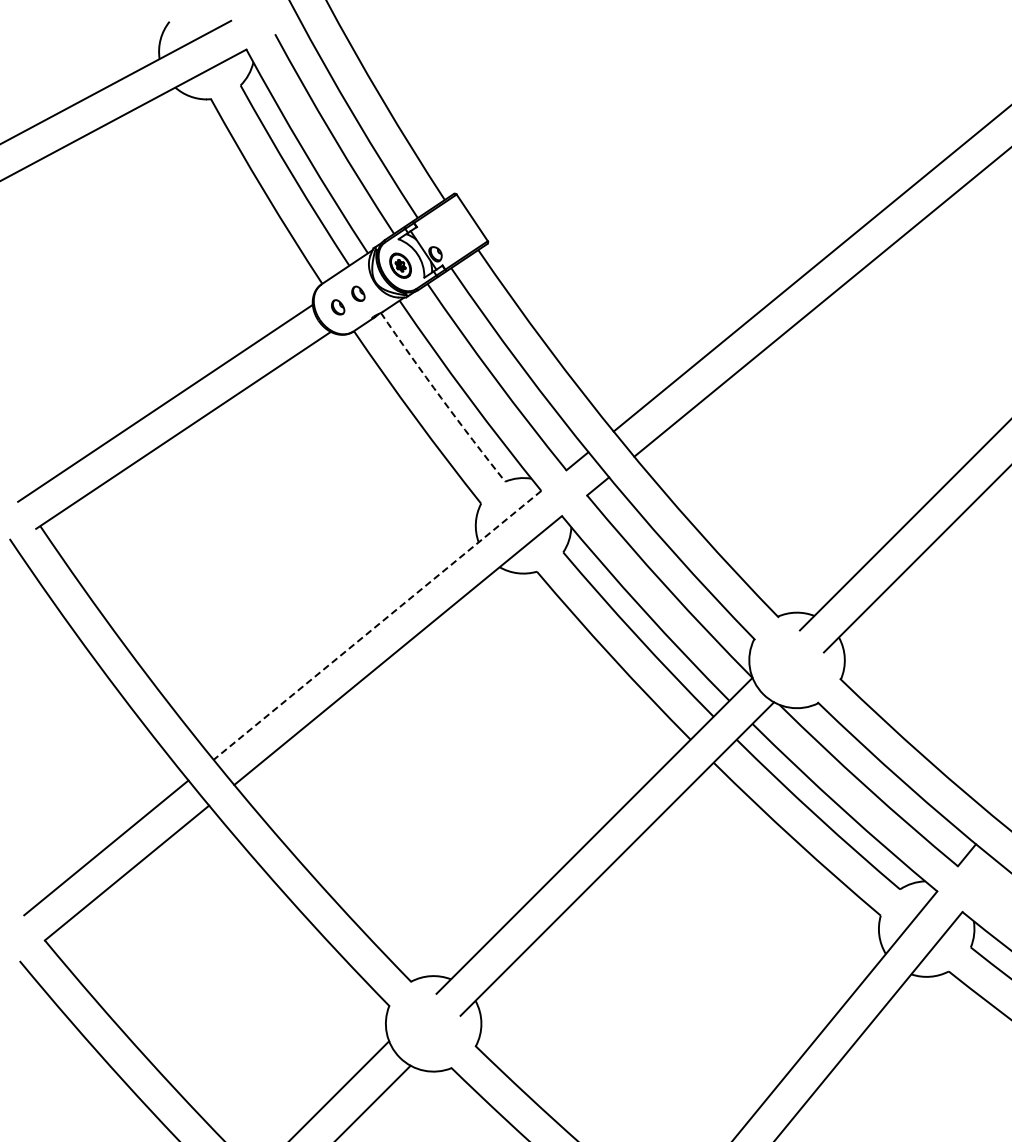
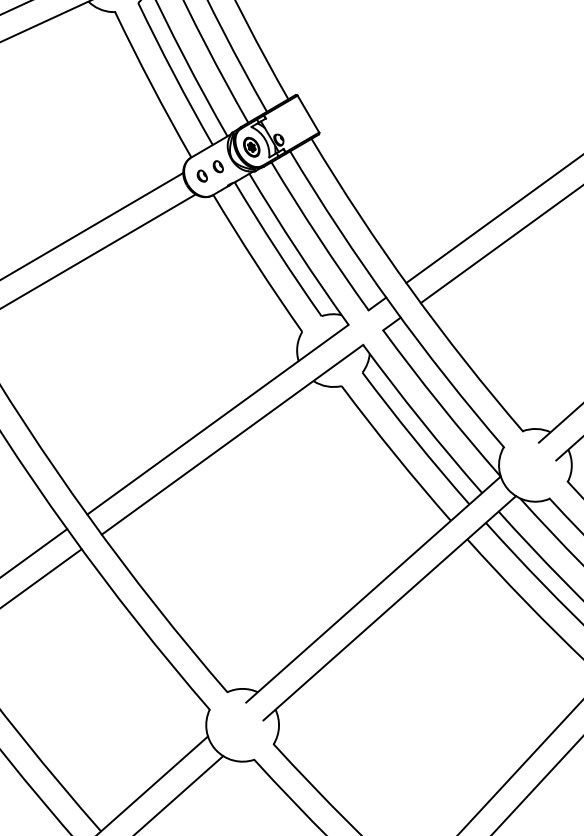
arc: (441, 398) -> (276, 250), dashed -> solid
line: (377, 625) -> (217, 419), dashed -> solid

